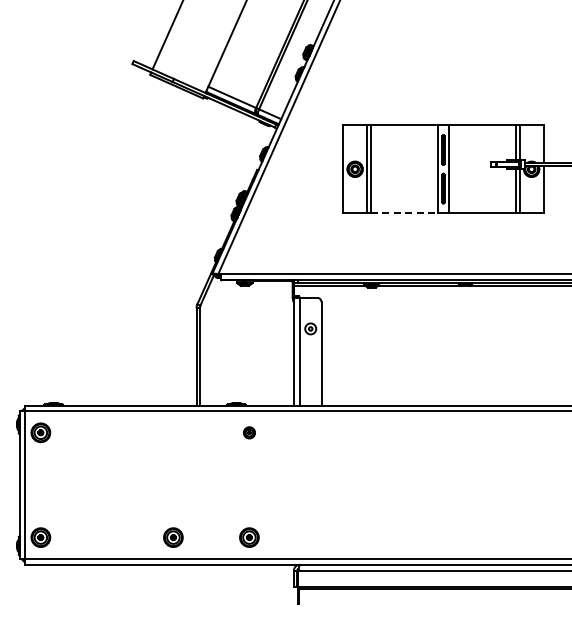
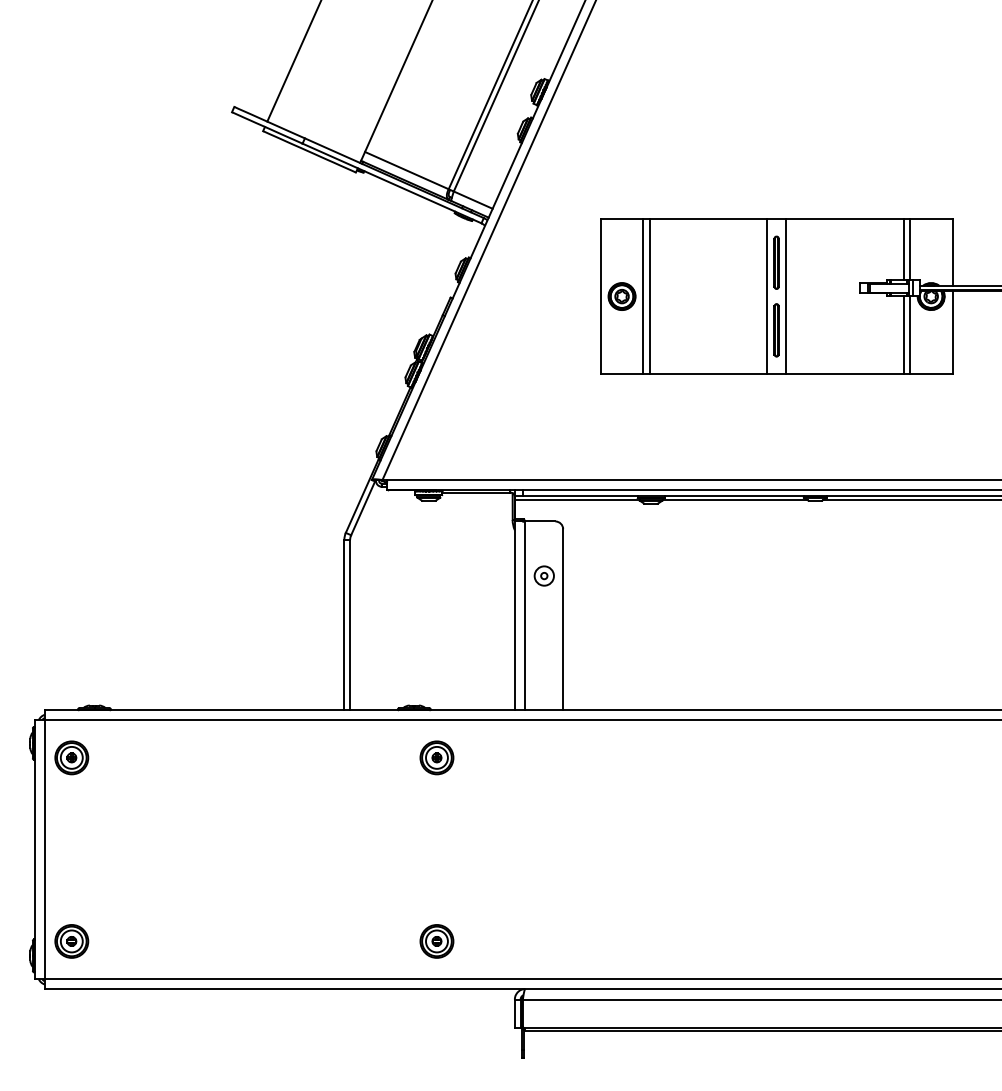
line: (404, 213) -> (708, 373), dashed -> solid
part: (249, 432) -> (437, 757), size x1.67
part: (173, 537) -> (304, 941), removed

